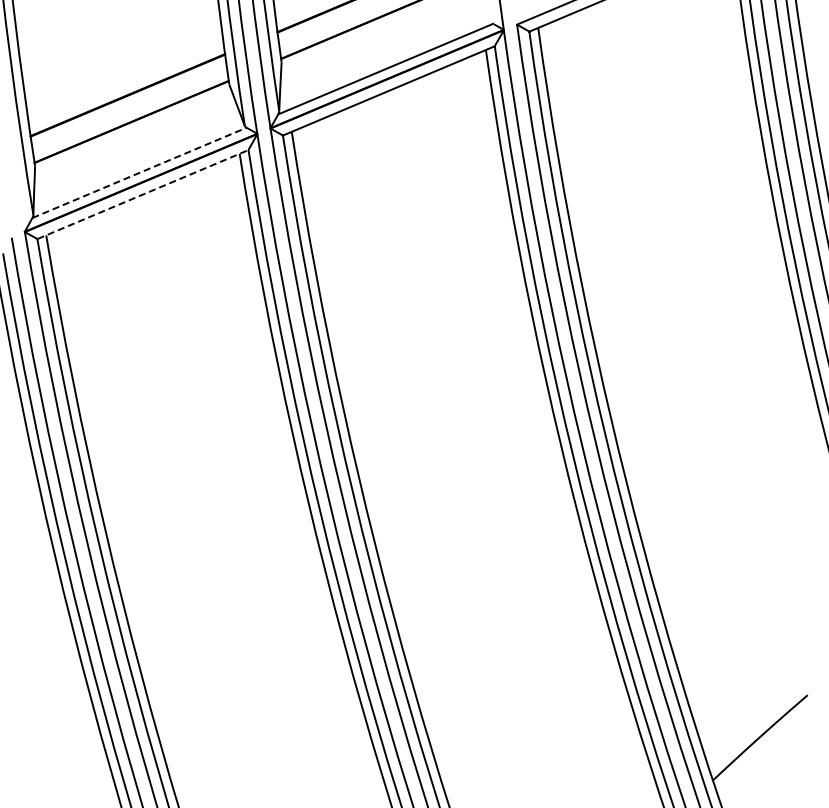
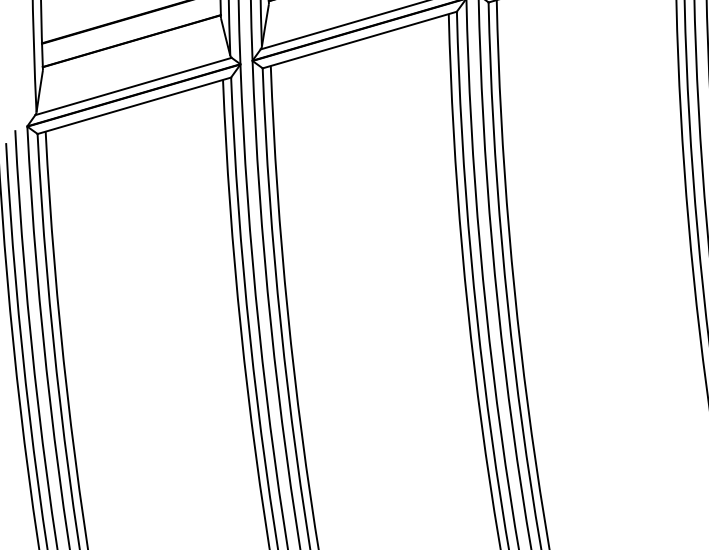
line: (139, 172) -> (133, 86), dashed -> solid
line: (143, 194) -> (134, 105), dashed -> solid

